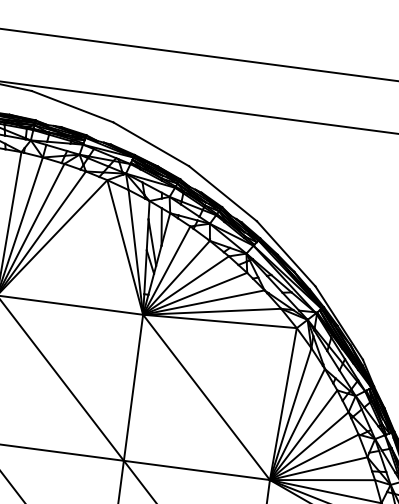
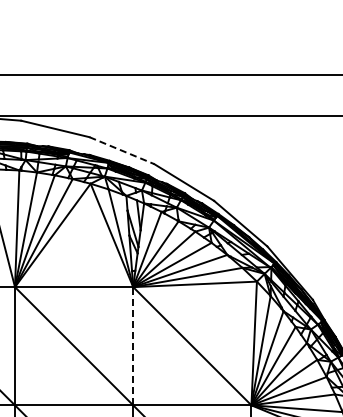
line: (152, 144) -> (122, 150), solid -> dashed
line: (133, 386) -> (133, 345), solid -> dashed

